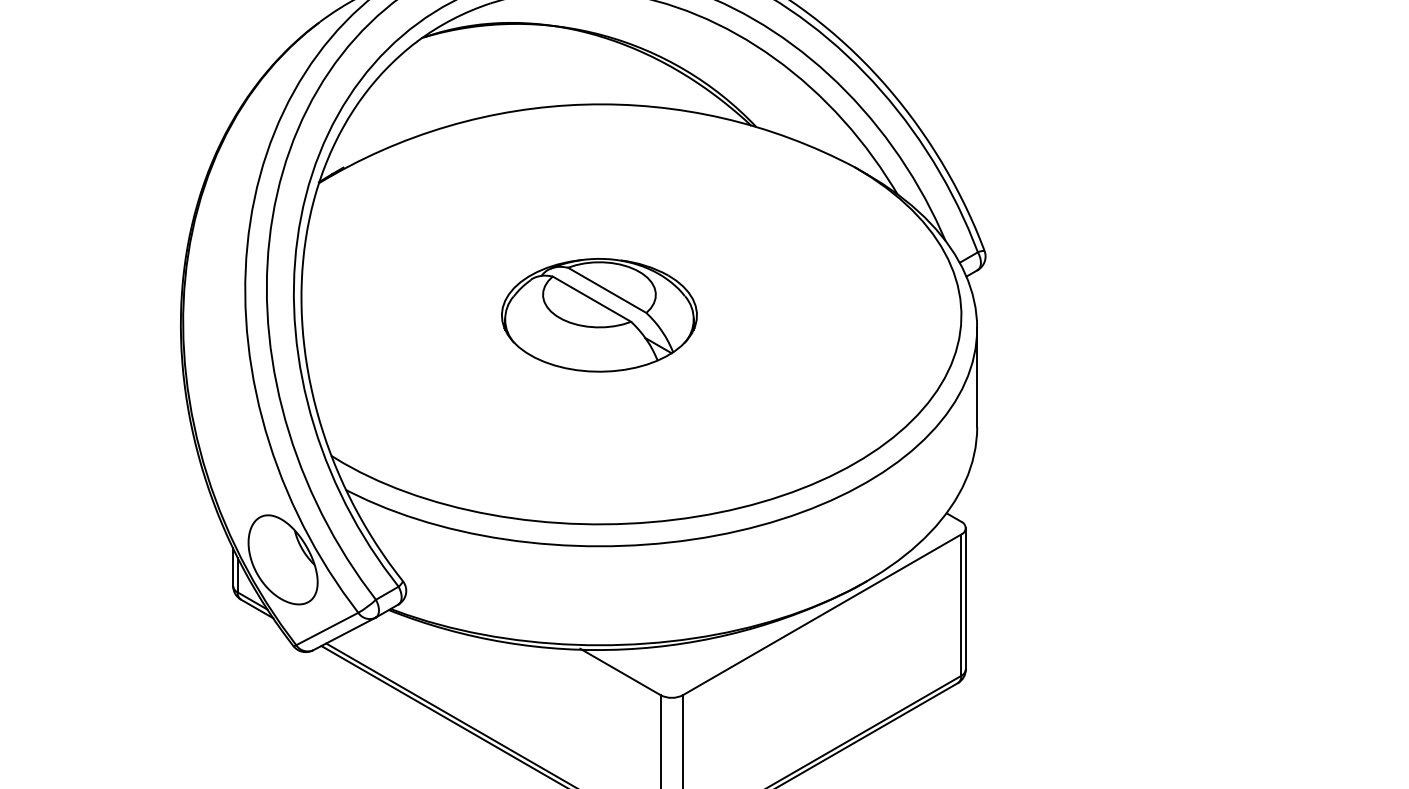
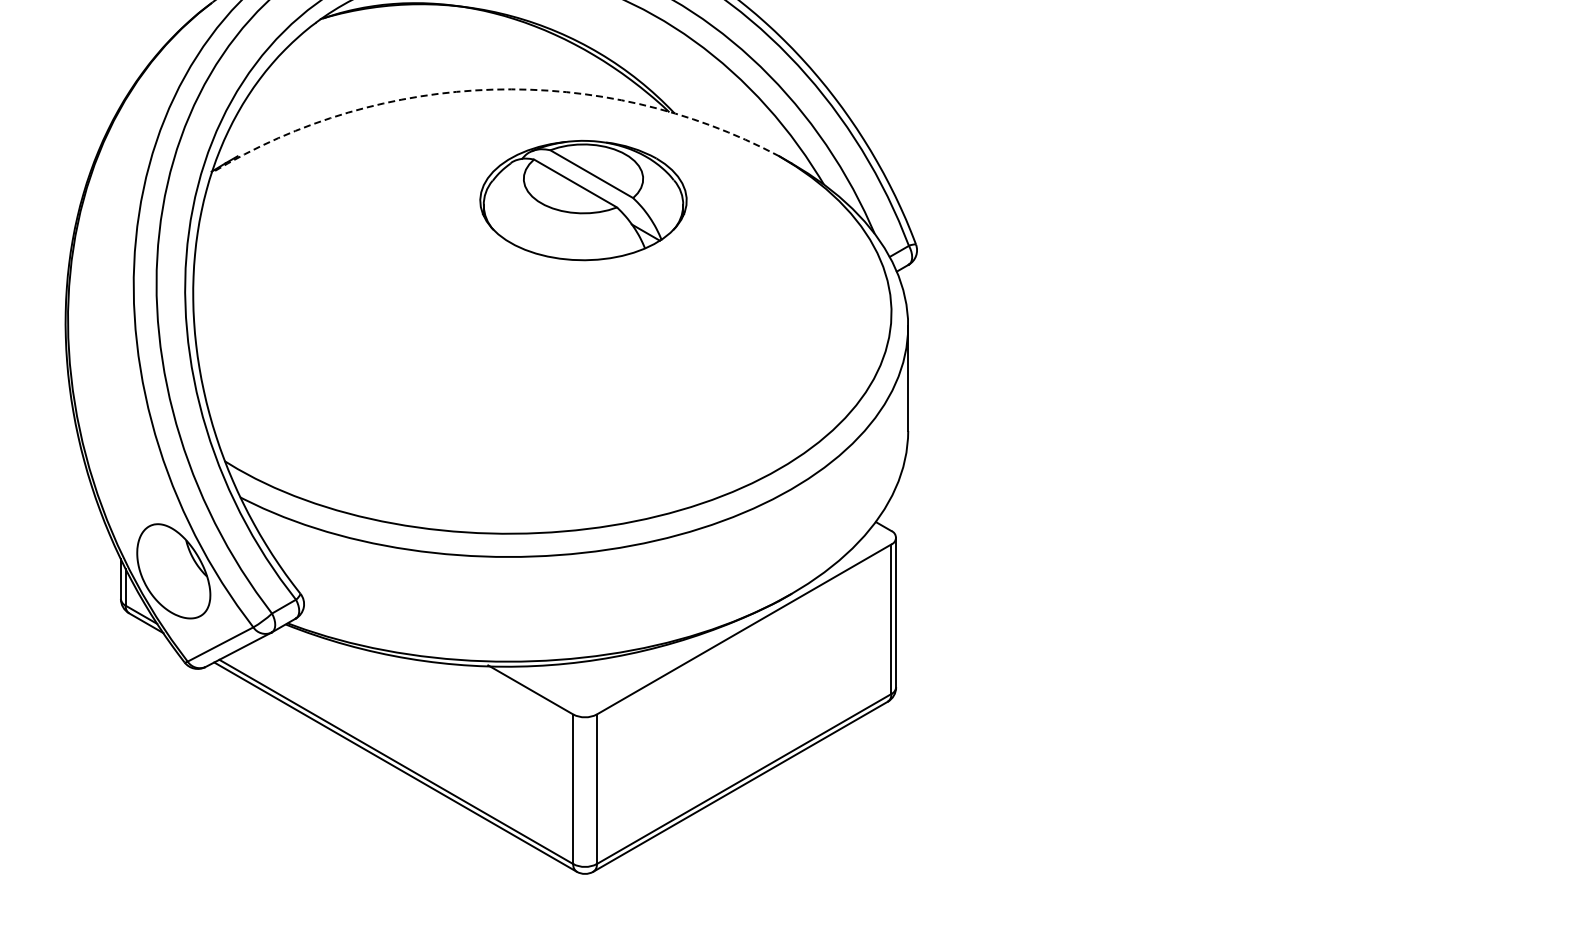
arc: (585, 104) -> (493, 89), solid -> dashed
part: (599, 315) -> (583, 200), moved

